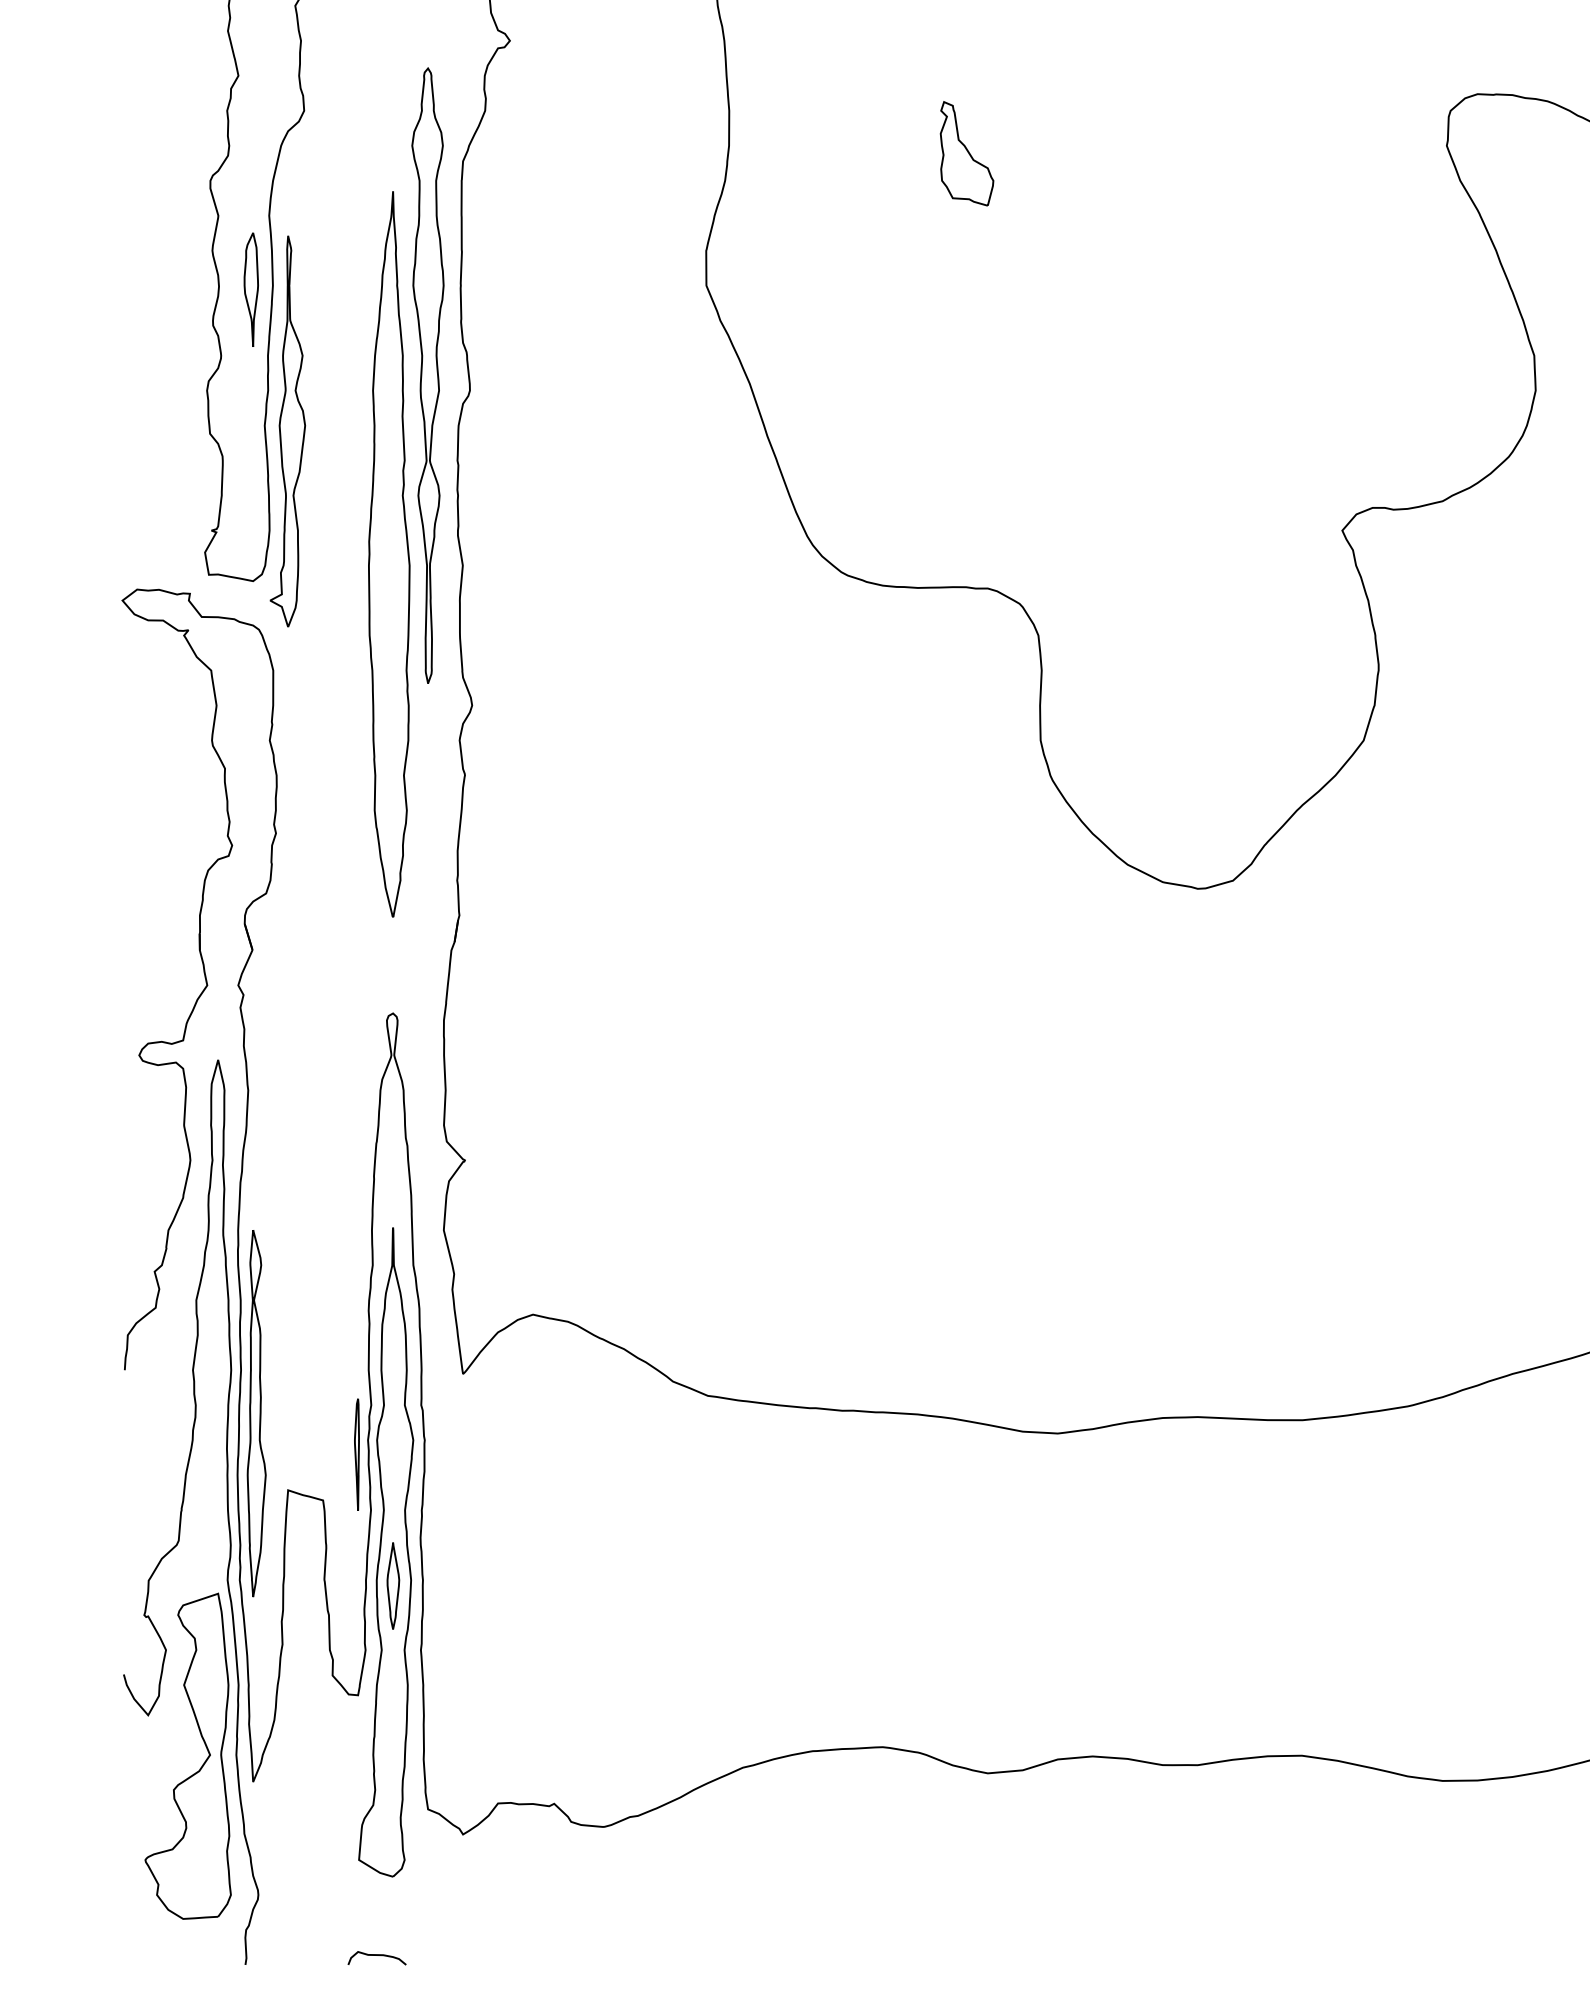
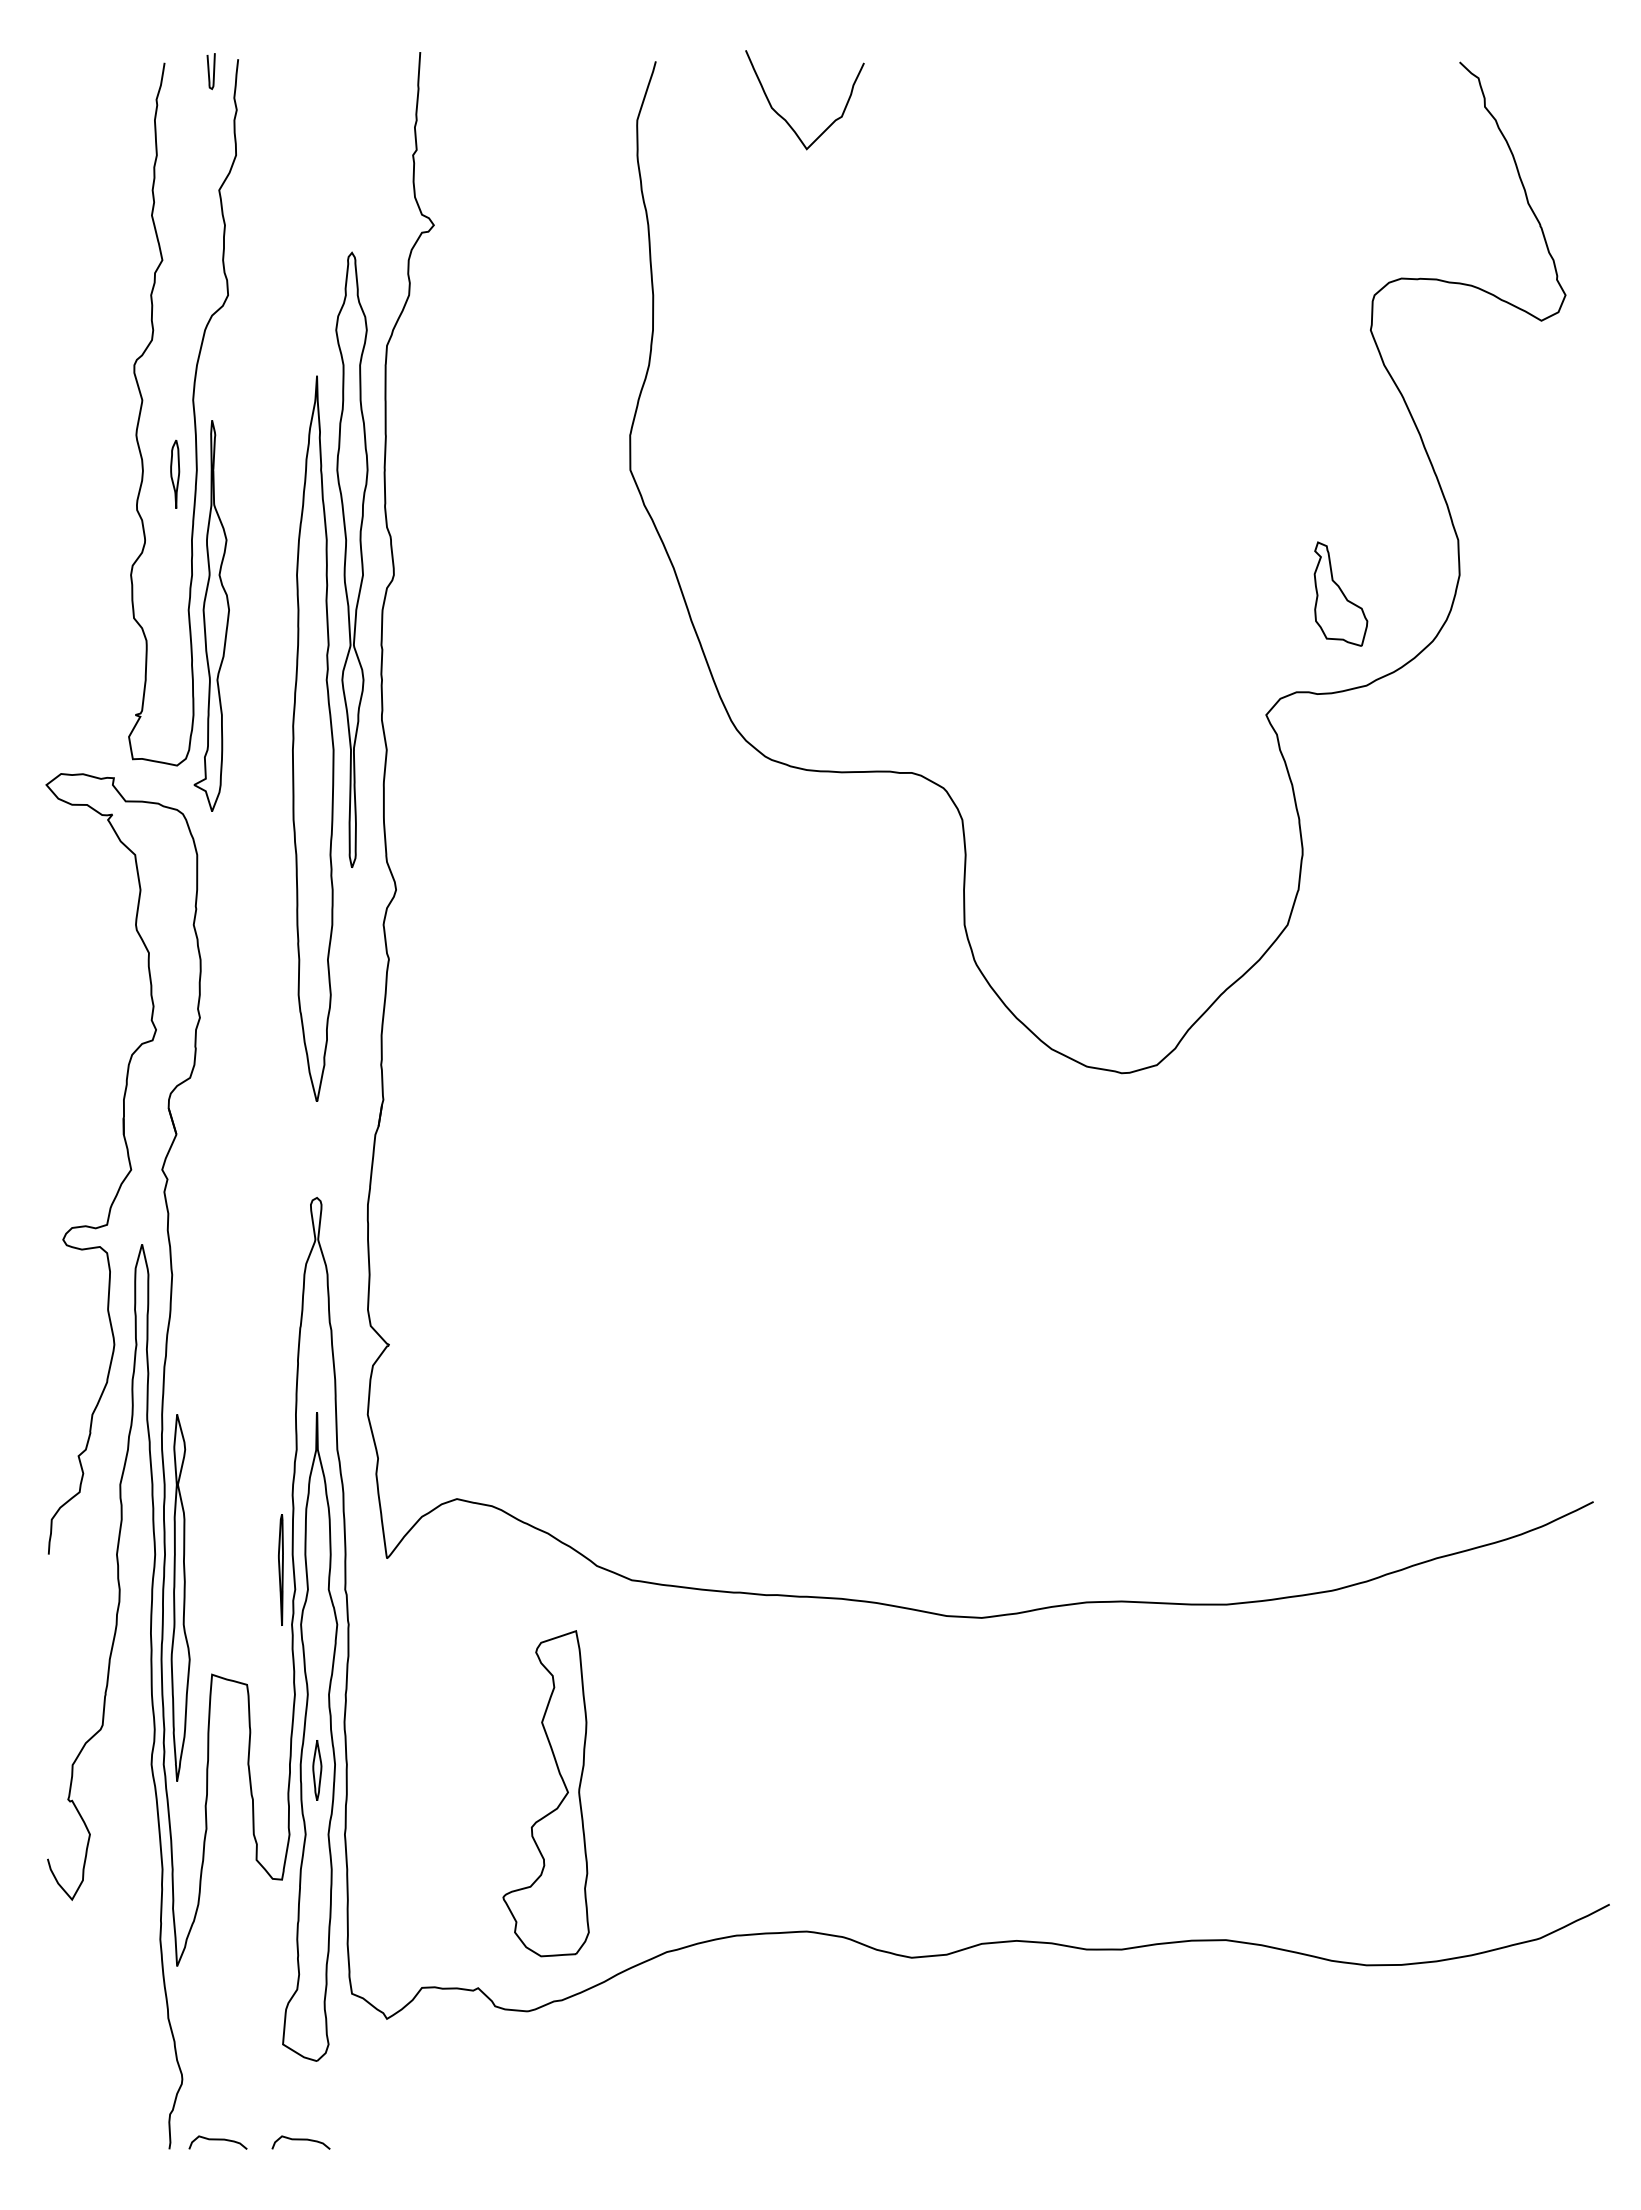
part: (966, 153) -> (1340, 593), moved
part: (250, 290) -> (174, 474), size x0.6
part: (356, 1454) -> (280, 1569), moved
part: (393, 1586) -> (317, 1770), size x0.7
part: (202, 1764) -> (560, 1801), moved
curve: (293, 1956) -> (217, 2140), added

